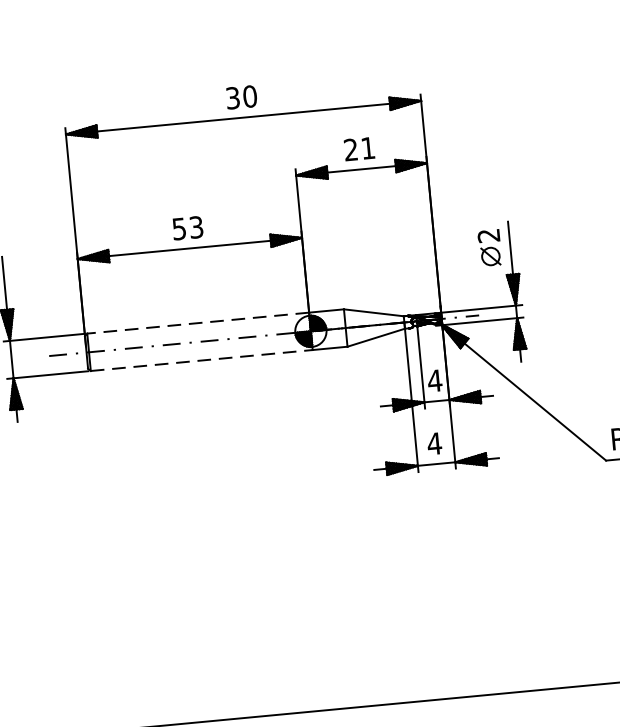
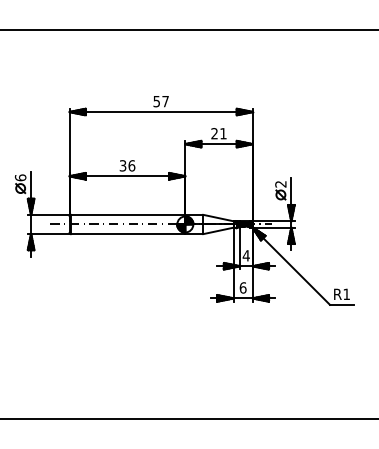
text: (242, 97) -> (161, 101), 30 -> 57
text: (187, 227) -> (127, 165), 53 -> 36
line: (196, 322) -> (127, 214), dashed -> solid
line: (202, 361) -> (128, 234), dashed -> solid
text: (433, 443) -> (242, 287), 4 -> 6

